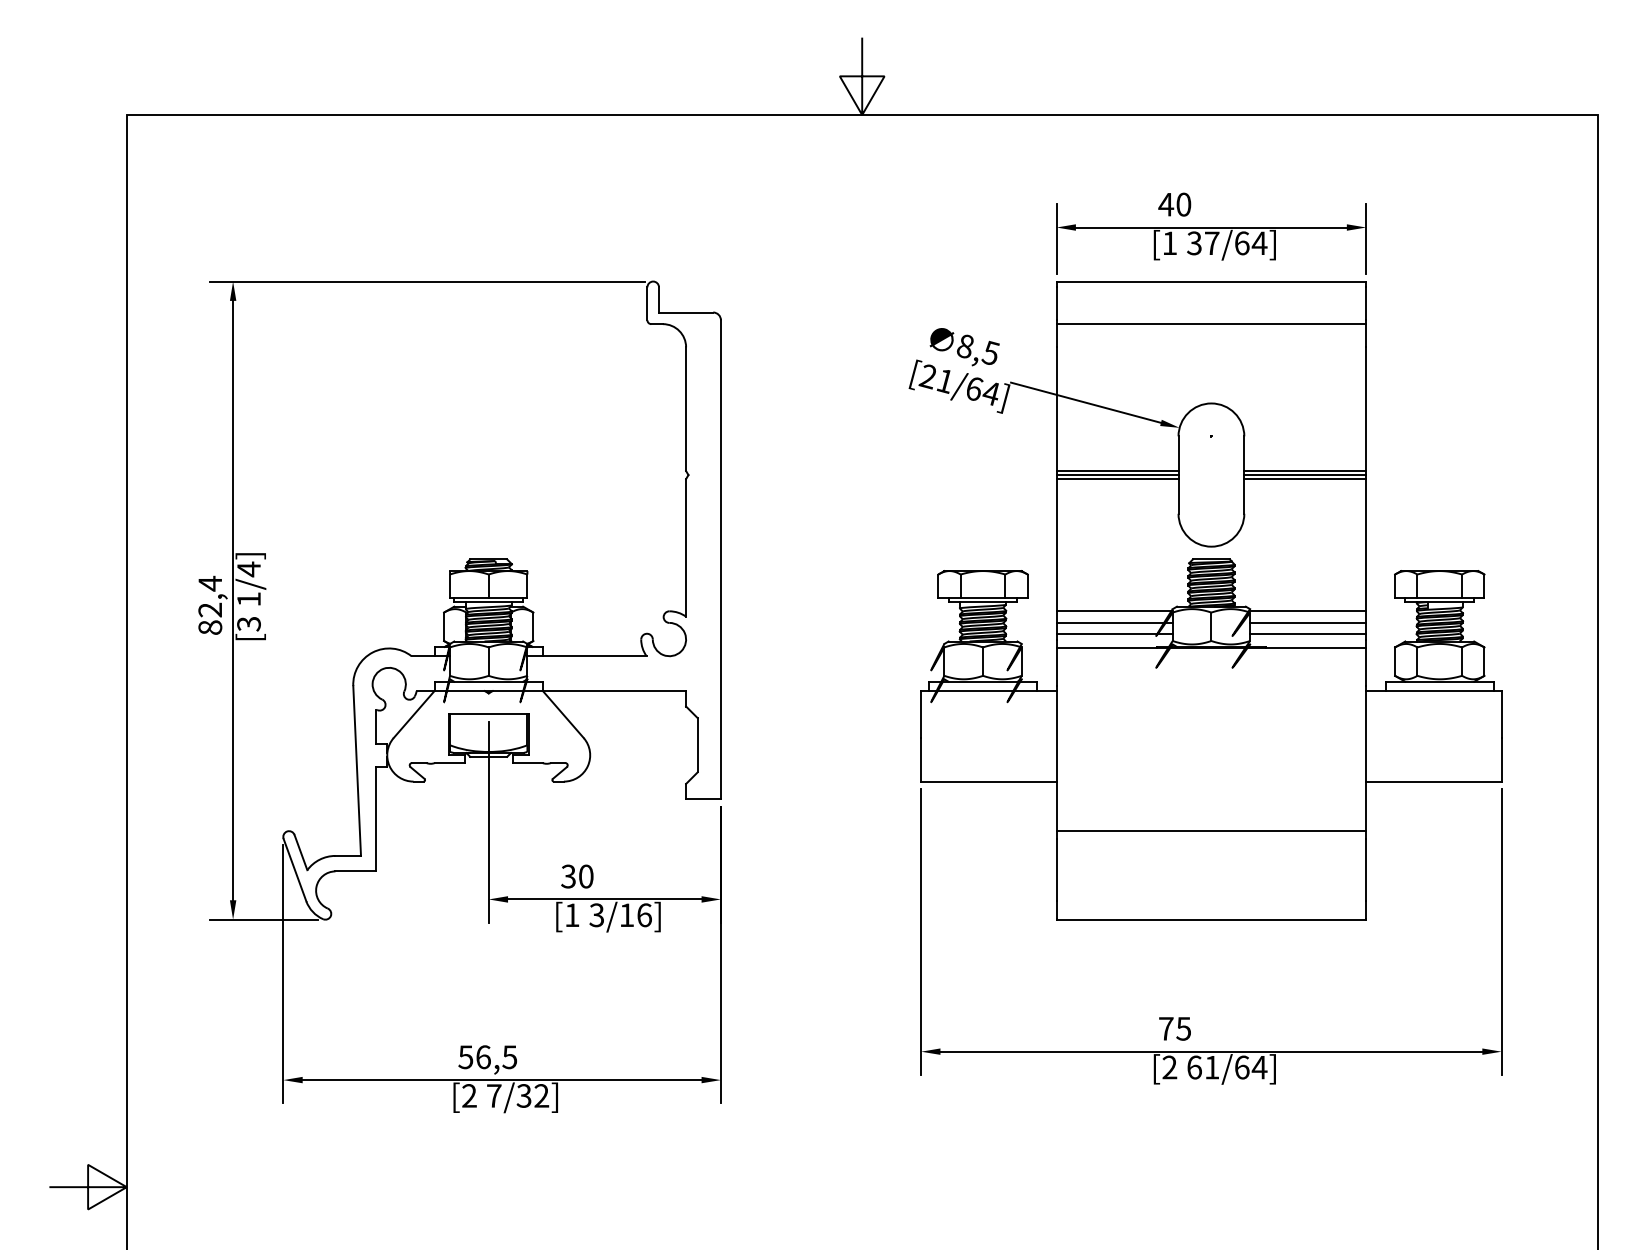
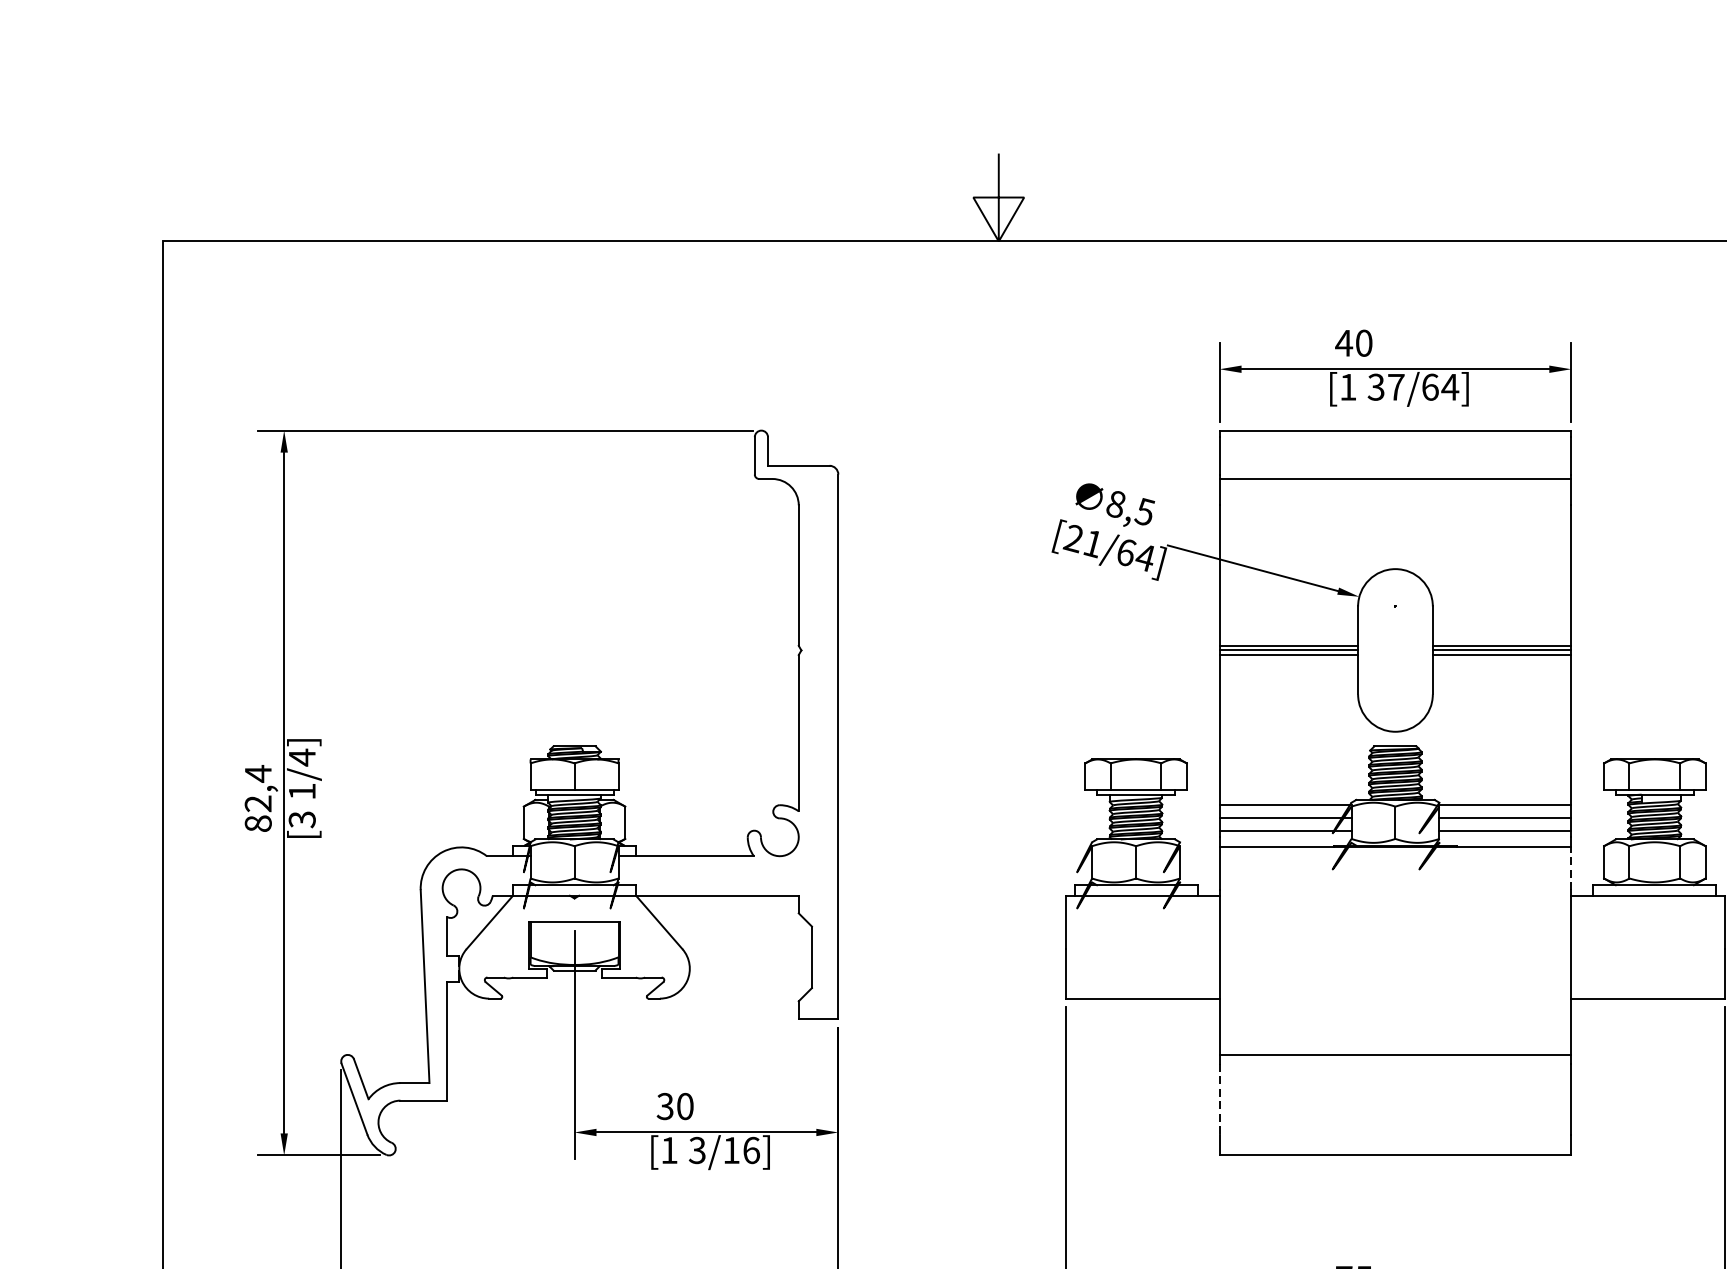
line: (1366, 667) -> (1571, 869), solid -> dashed
line: (1056, 870) -> (1219, 1099), solid -> dashed

